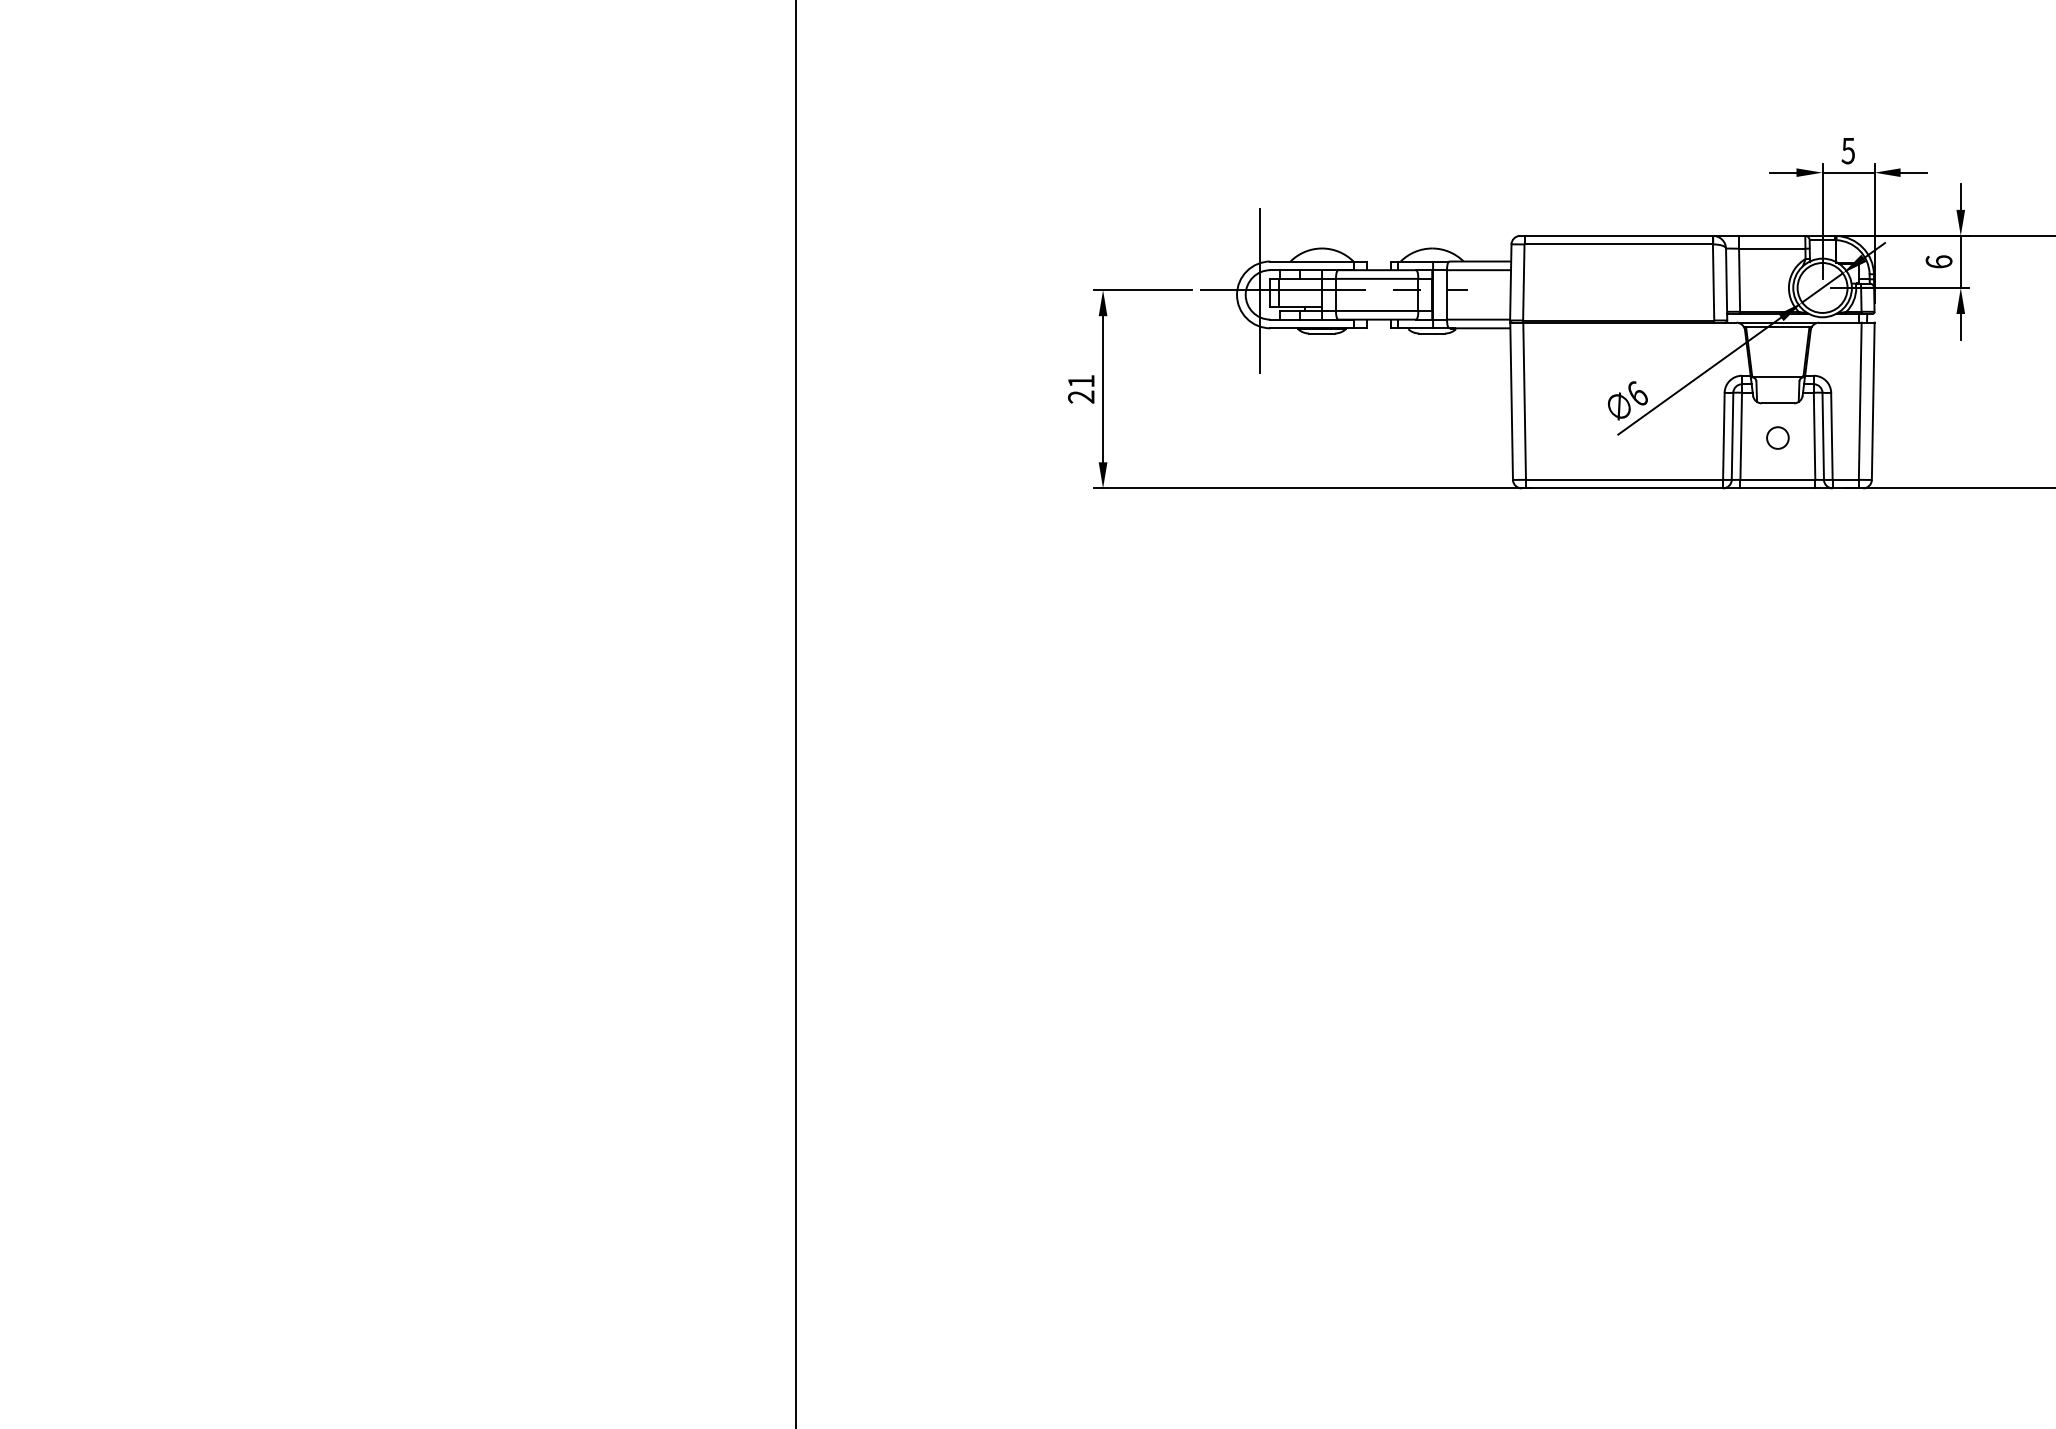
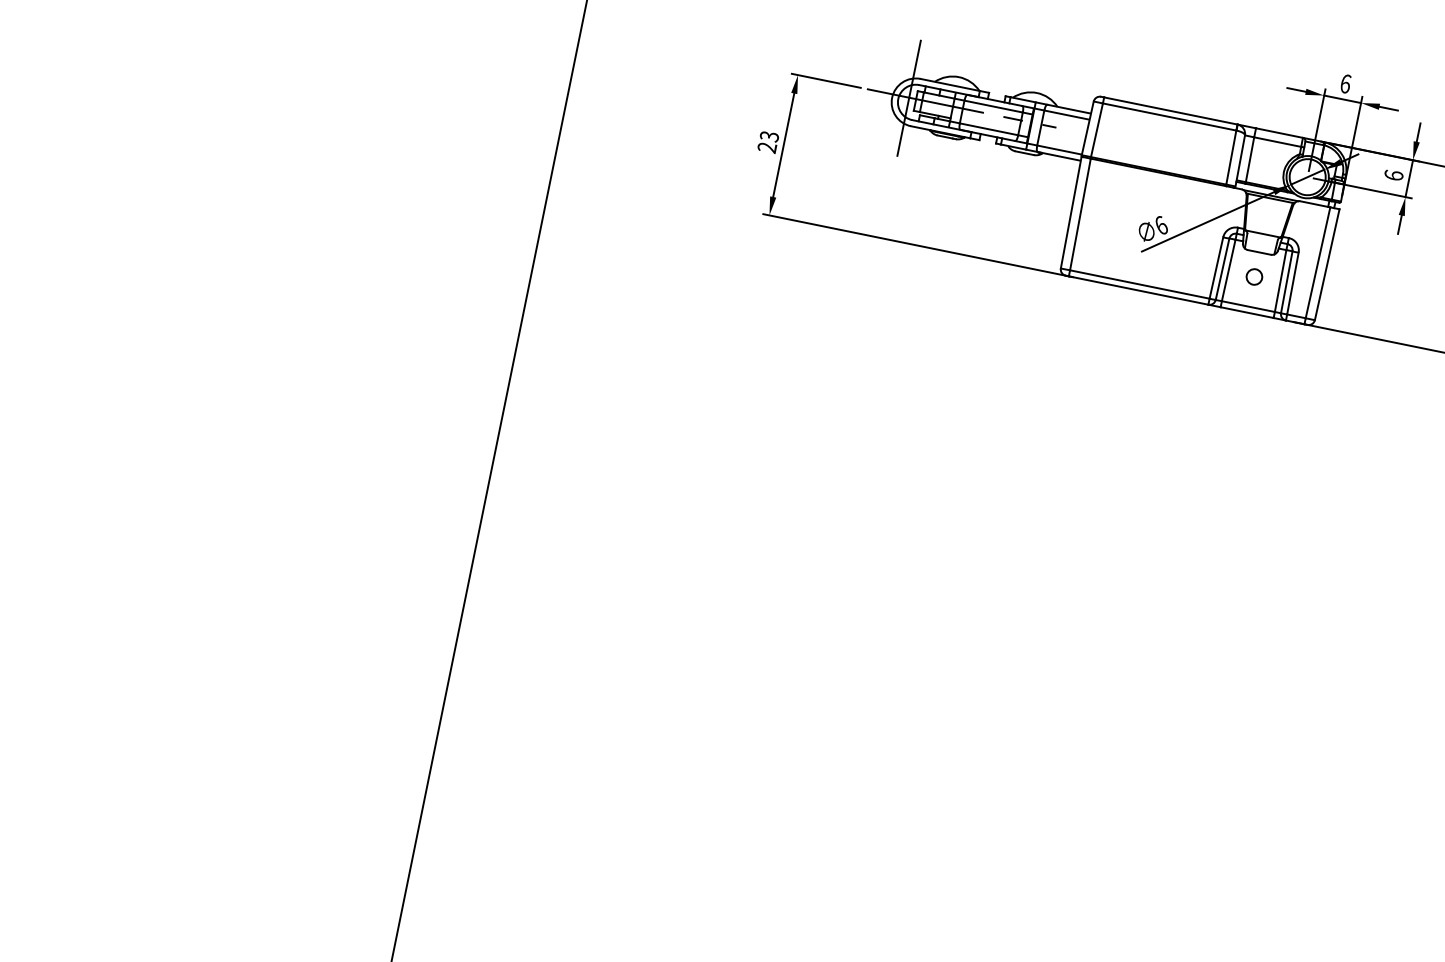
text: (1848, 150) -> (1345, 83), 5 -> 6
text: (1081, 381) -> (769, 136), 21 -> 23

